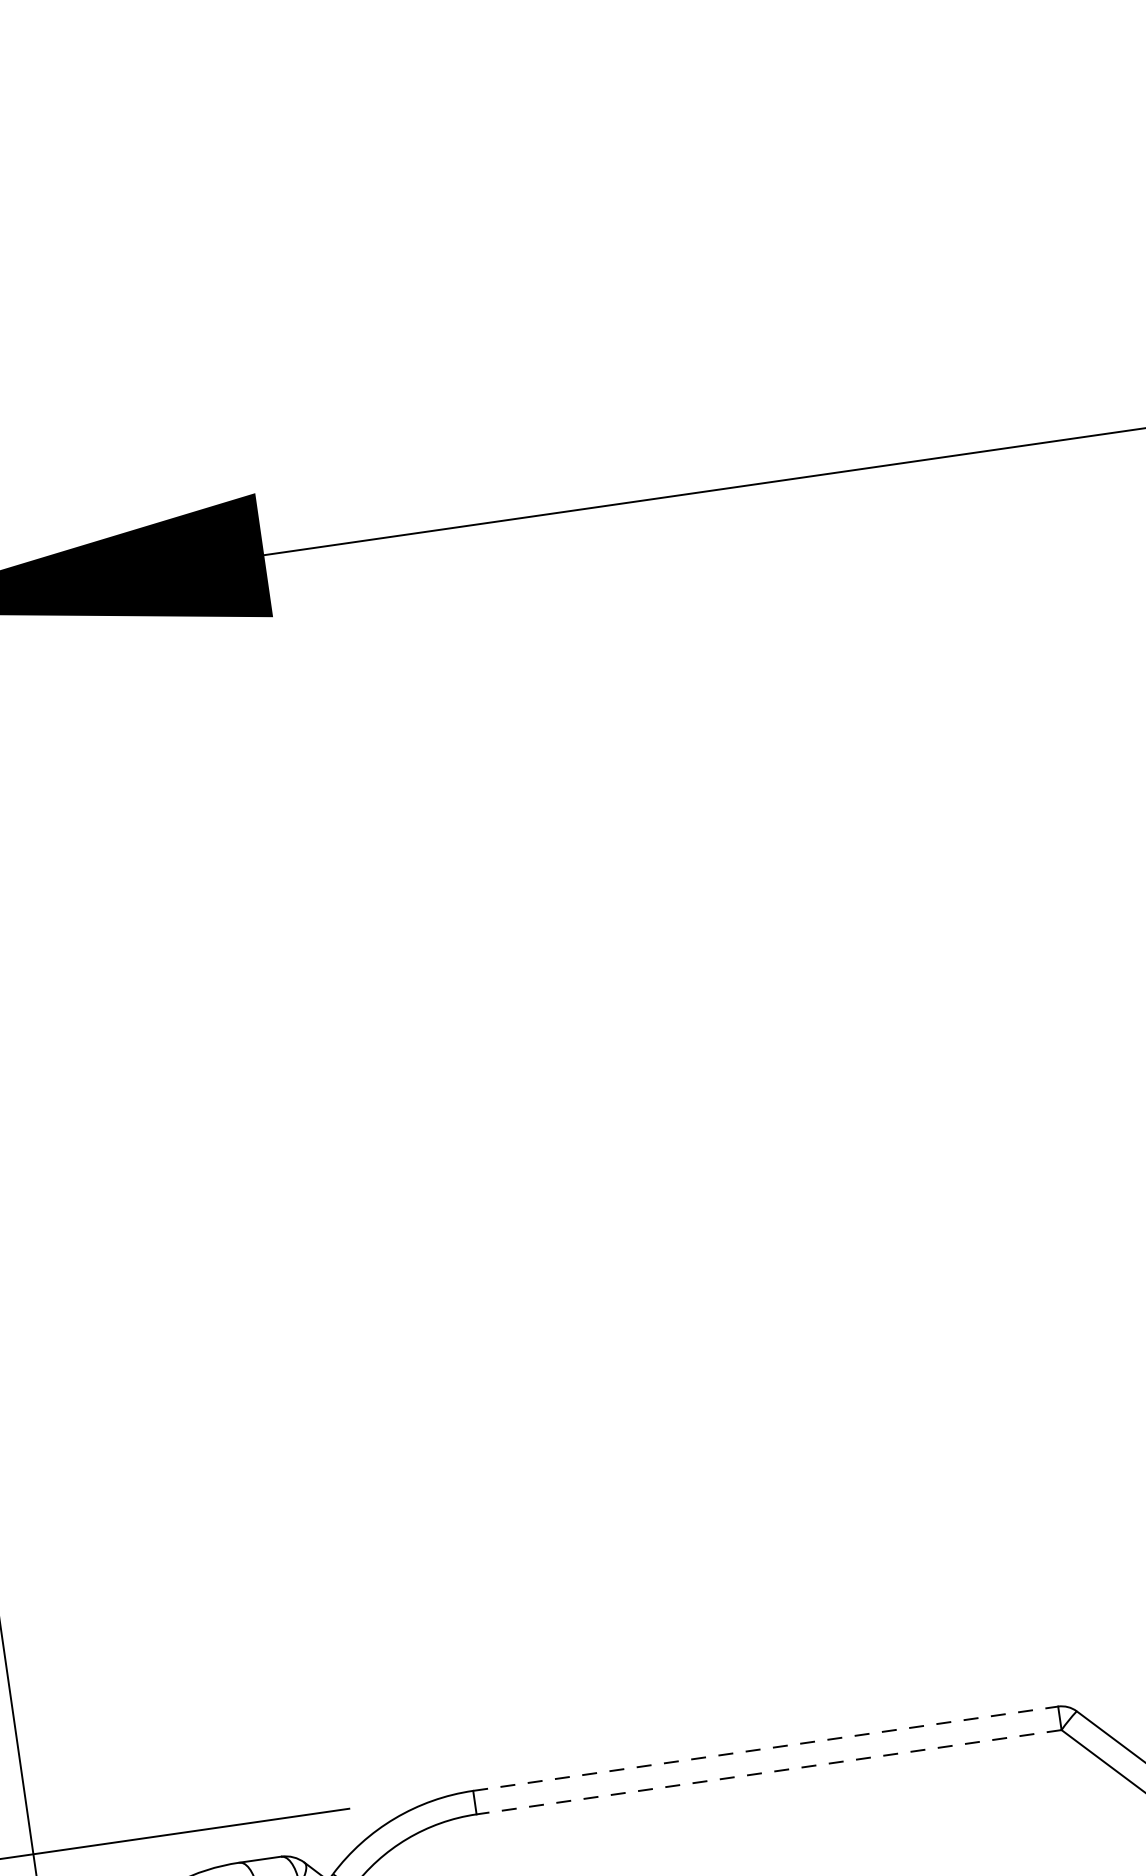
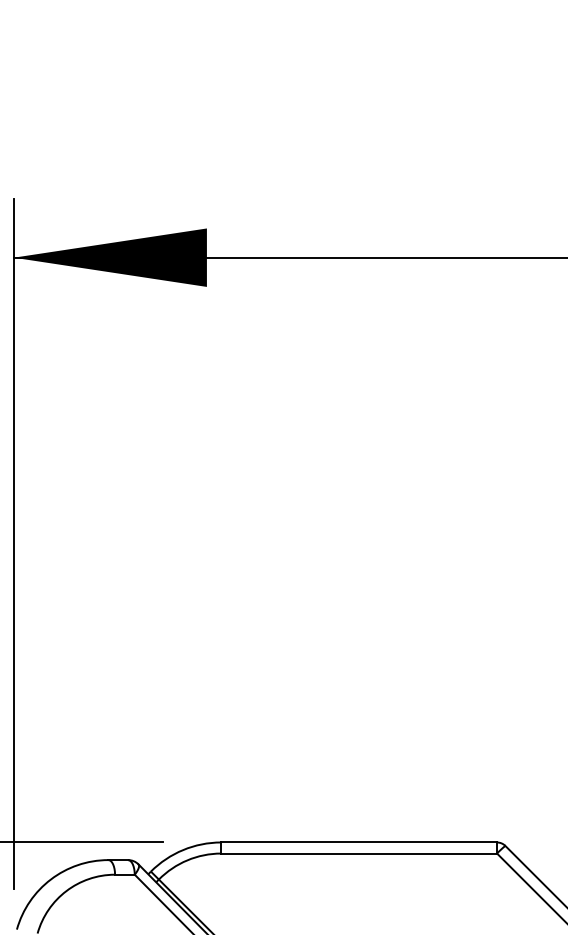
line: (766, 1748) -> (359, 842), dashed -> solid
line: (769, 1771) -> (359, 853), dashed -> solid

